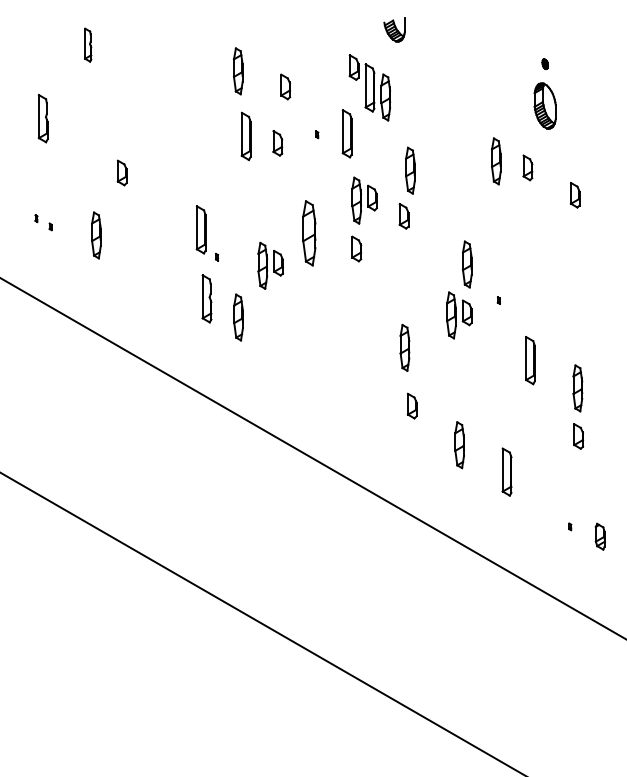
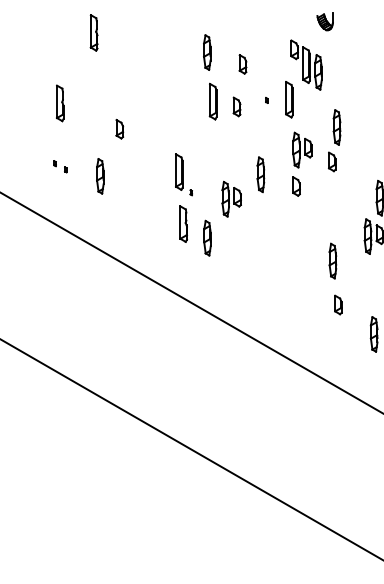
part: (87, 44) -> (93, 32), size x1.43
part: (42, 118) -> (59, 103), moved
part: (309, 233) -> (260, 174), size x0.71

